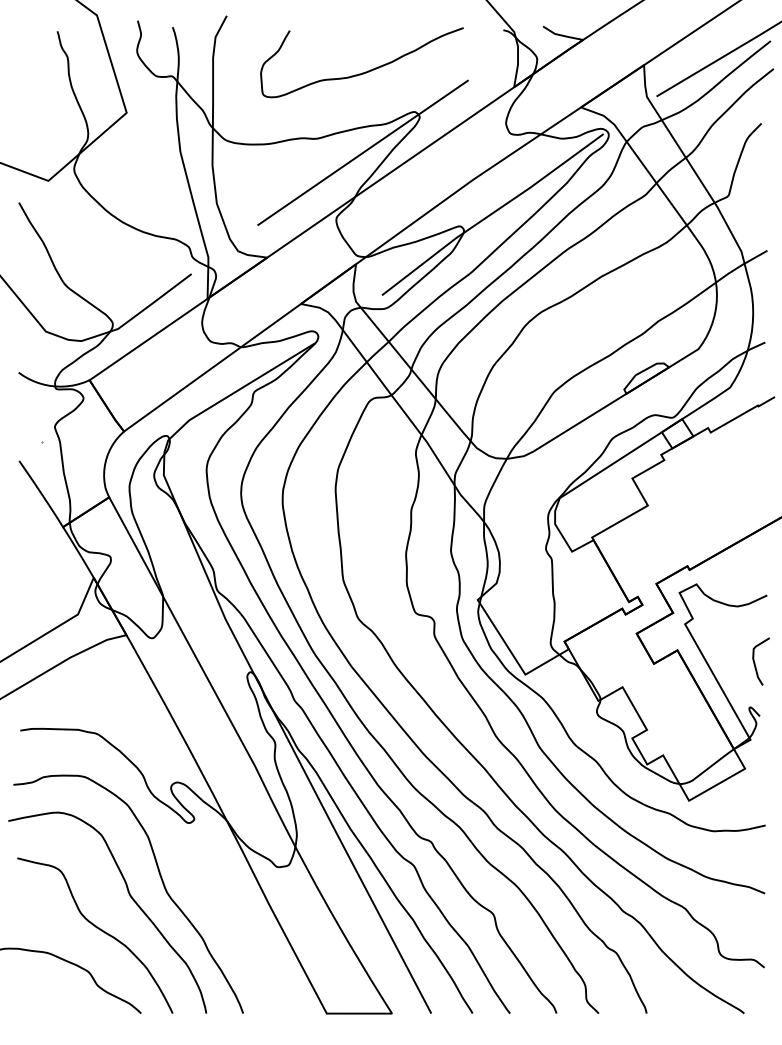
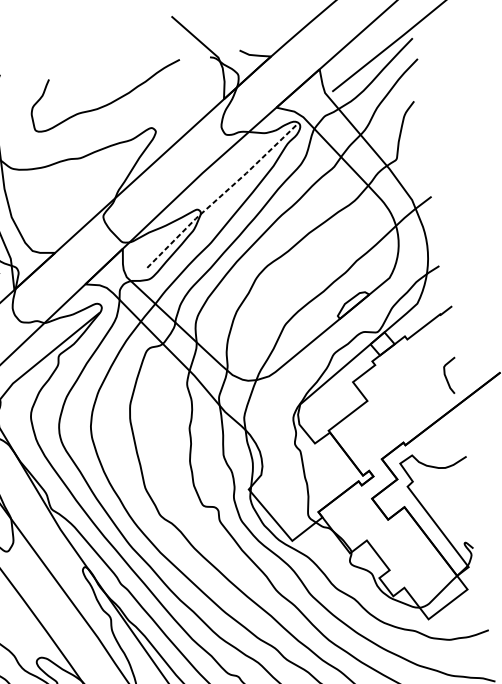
line: (362, 152) -> (116, 163), removed
line: (491, 214) -> (219, 197), solid -> dashed
curve: (755, 662) -> (446, 377), moved

